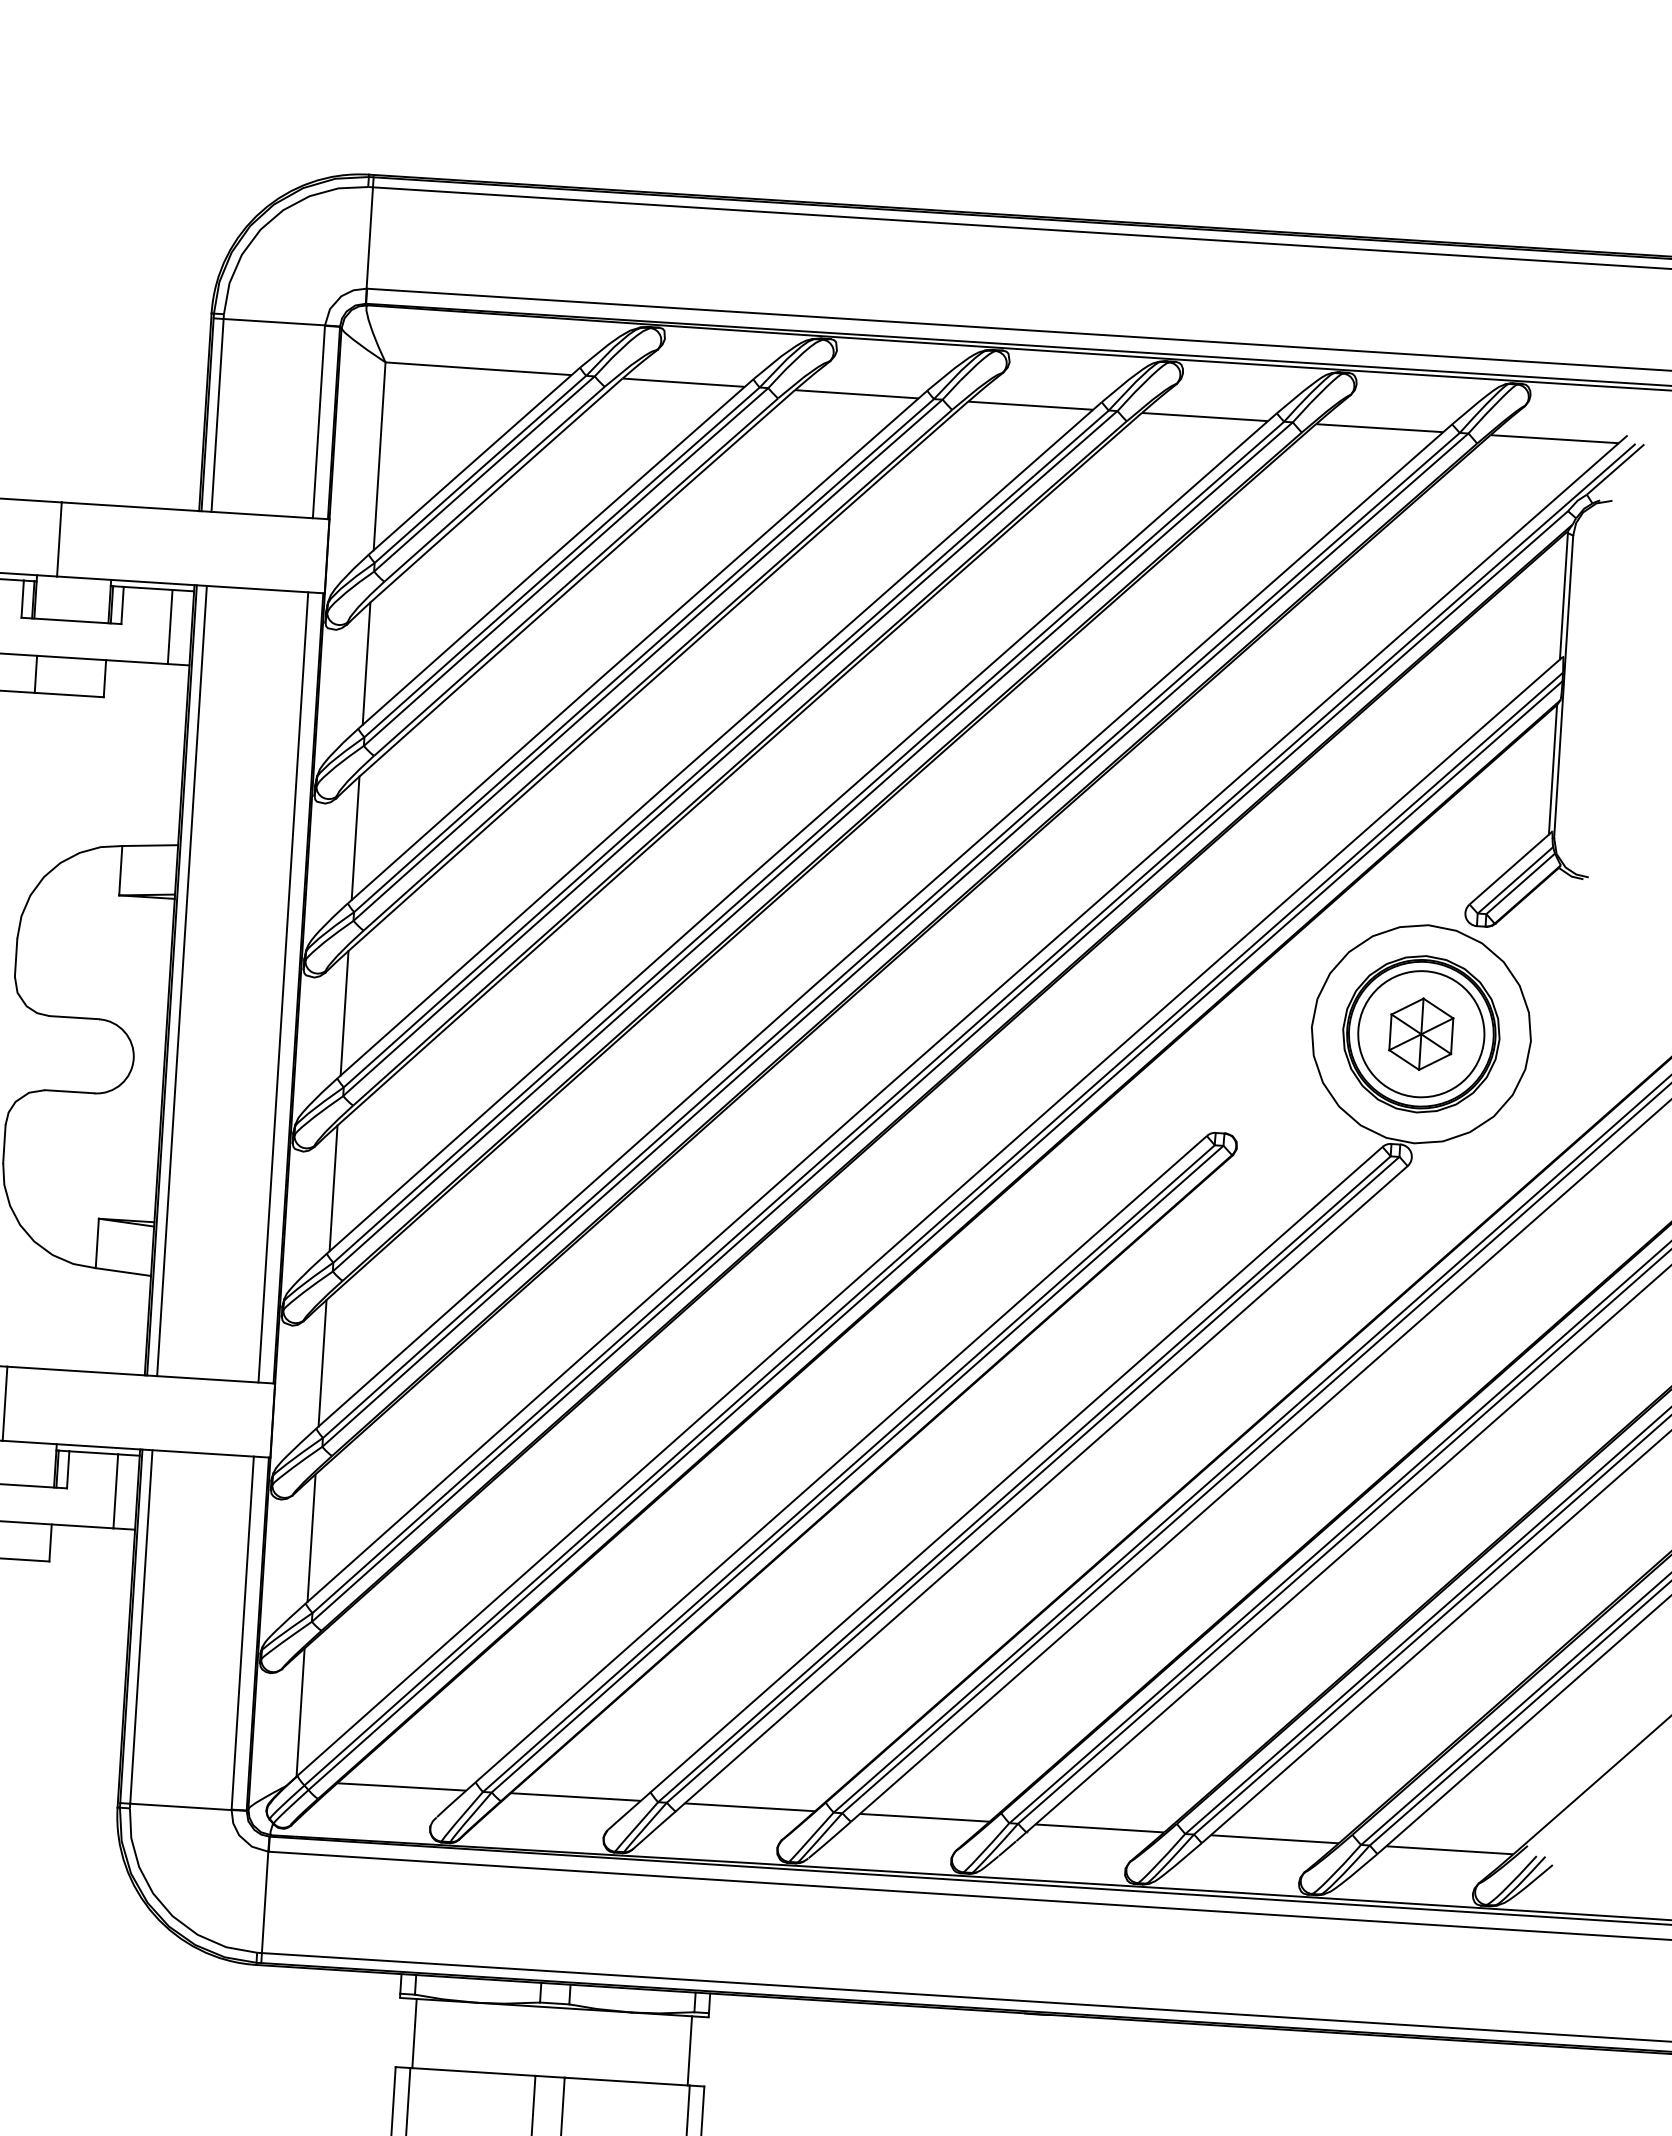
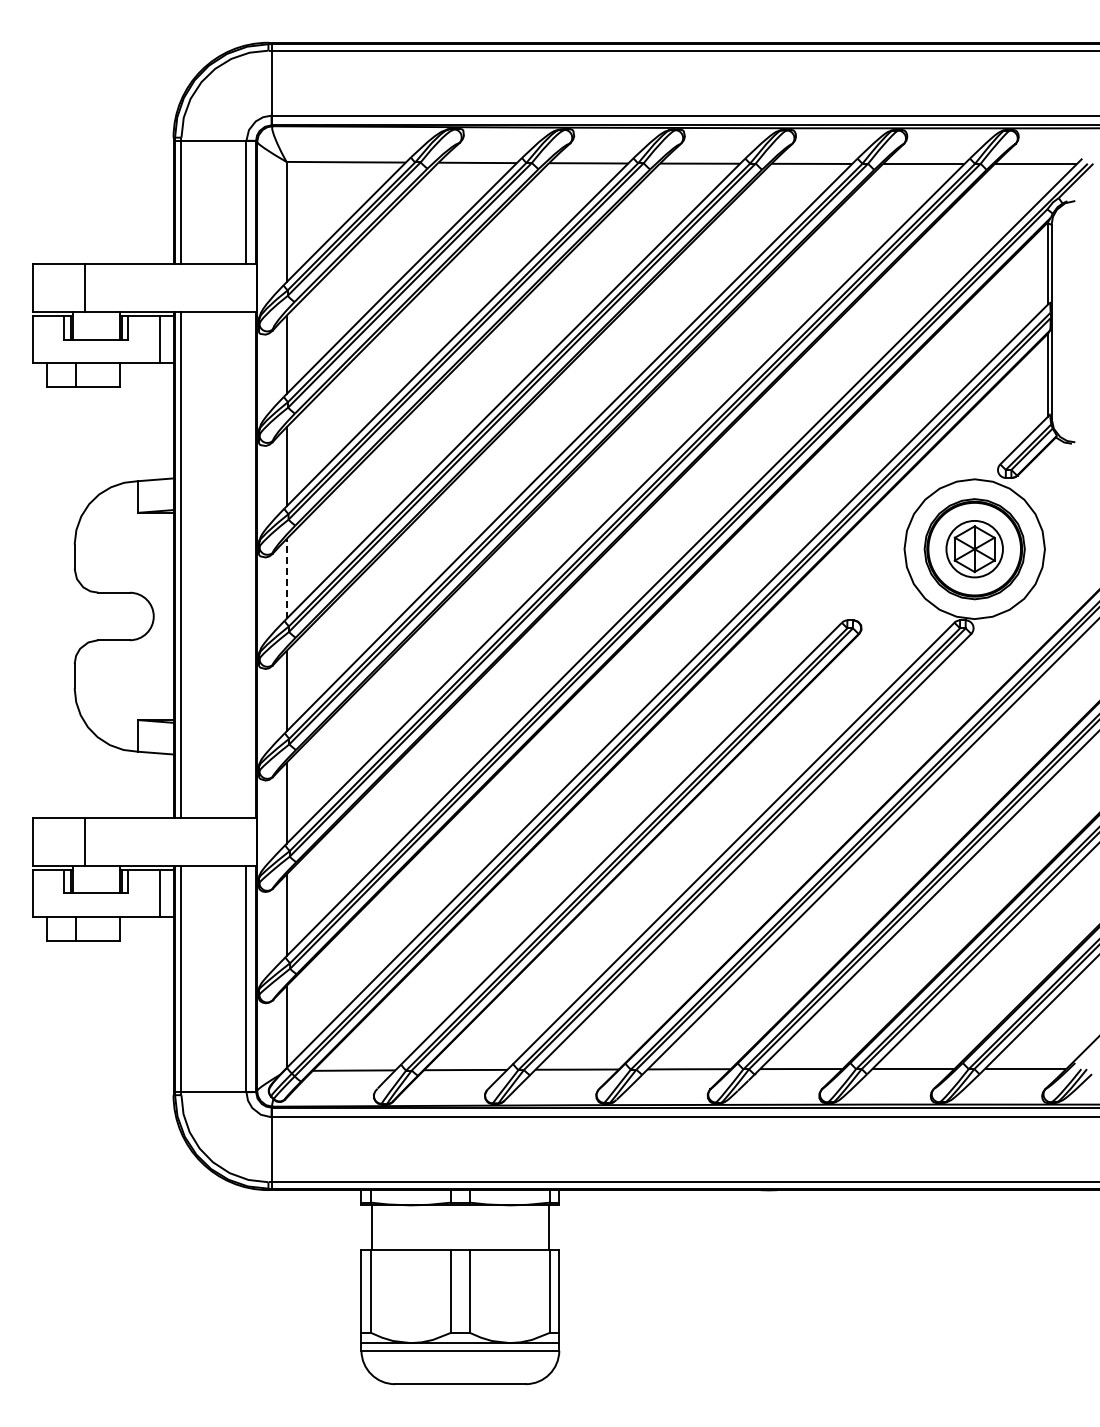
line: (283, 986) -> (246, 564), removed
line: (344, 1013) -> (286, 579), solid -> dashed
circle: (1421, 1033) -> (974, 548), size x0.7

